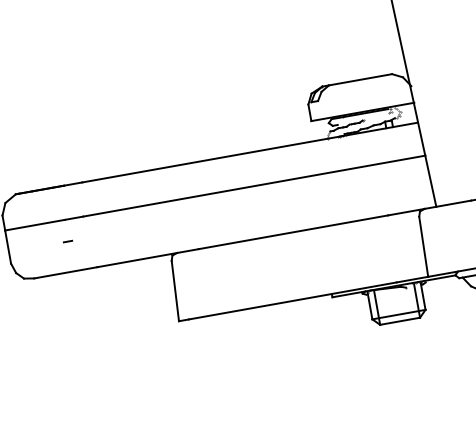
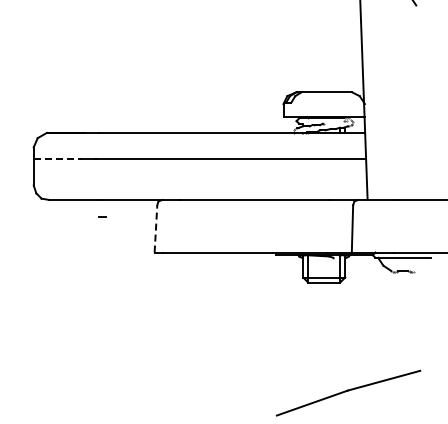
line: (35, 225) -> (57, 159), solid -> dashed
line: (67, 240) -> (102, 216), moved
line: (174, 290) -> (155, 228), solid -> dashed

